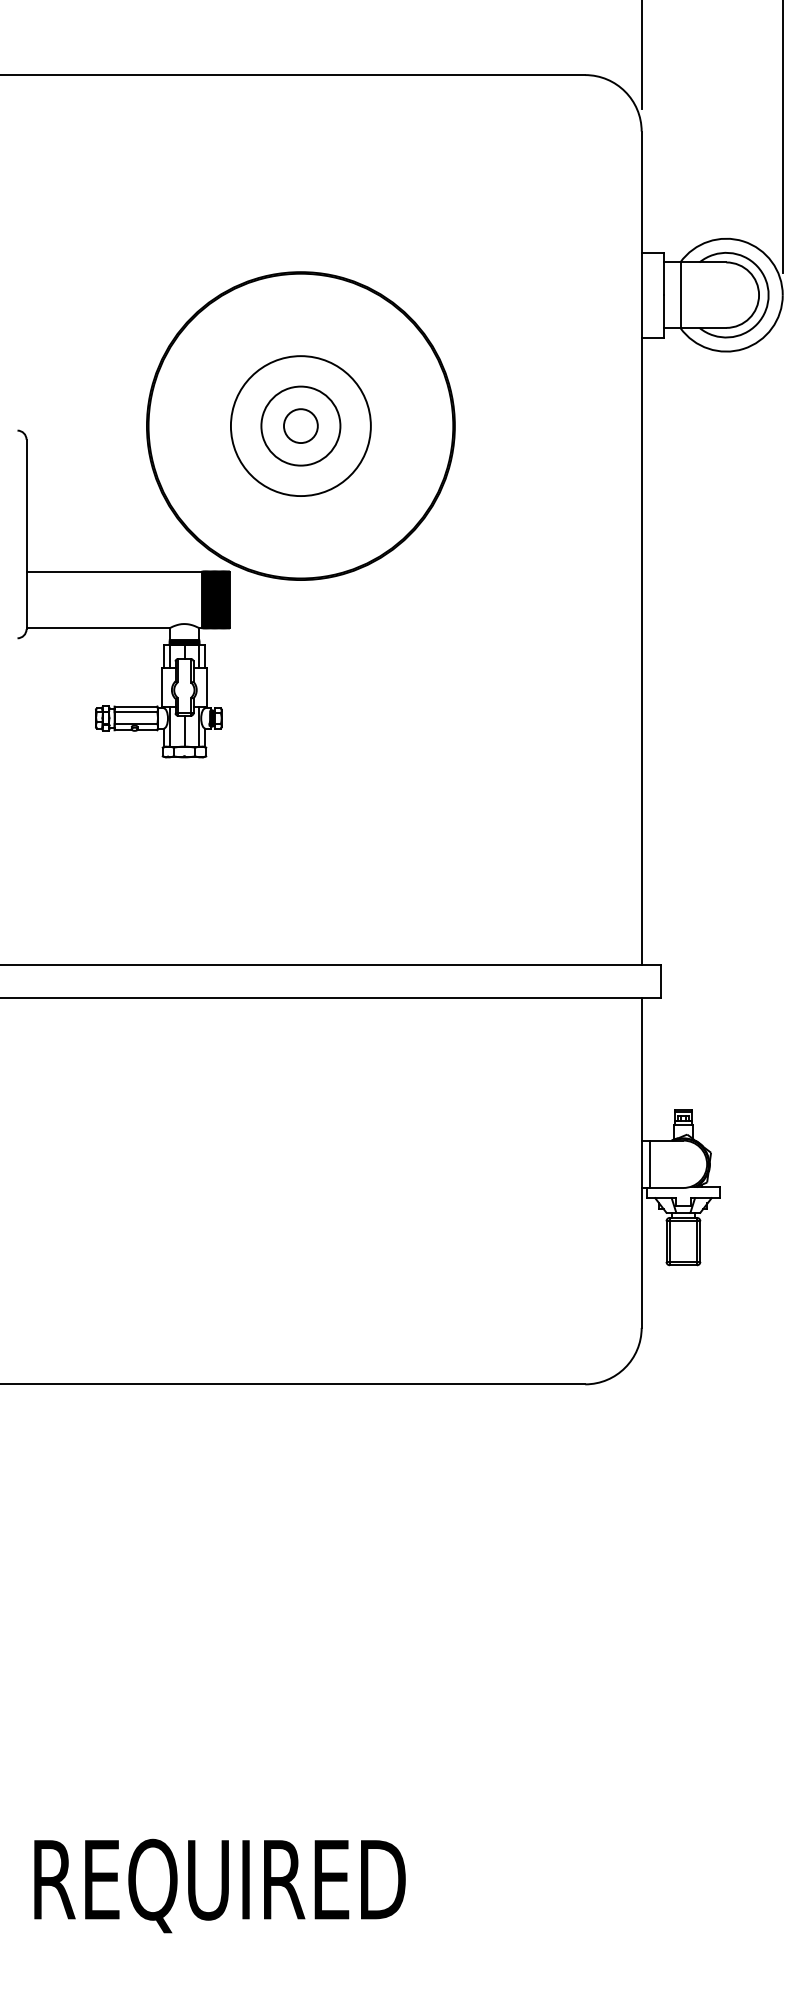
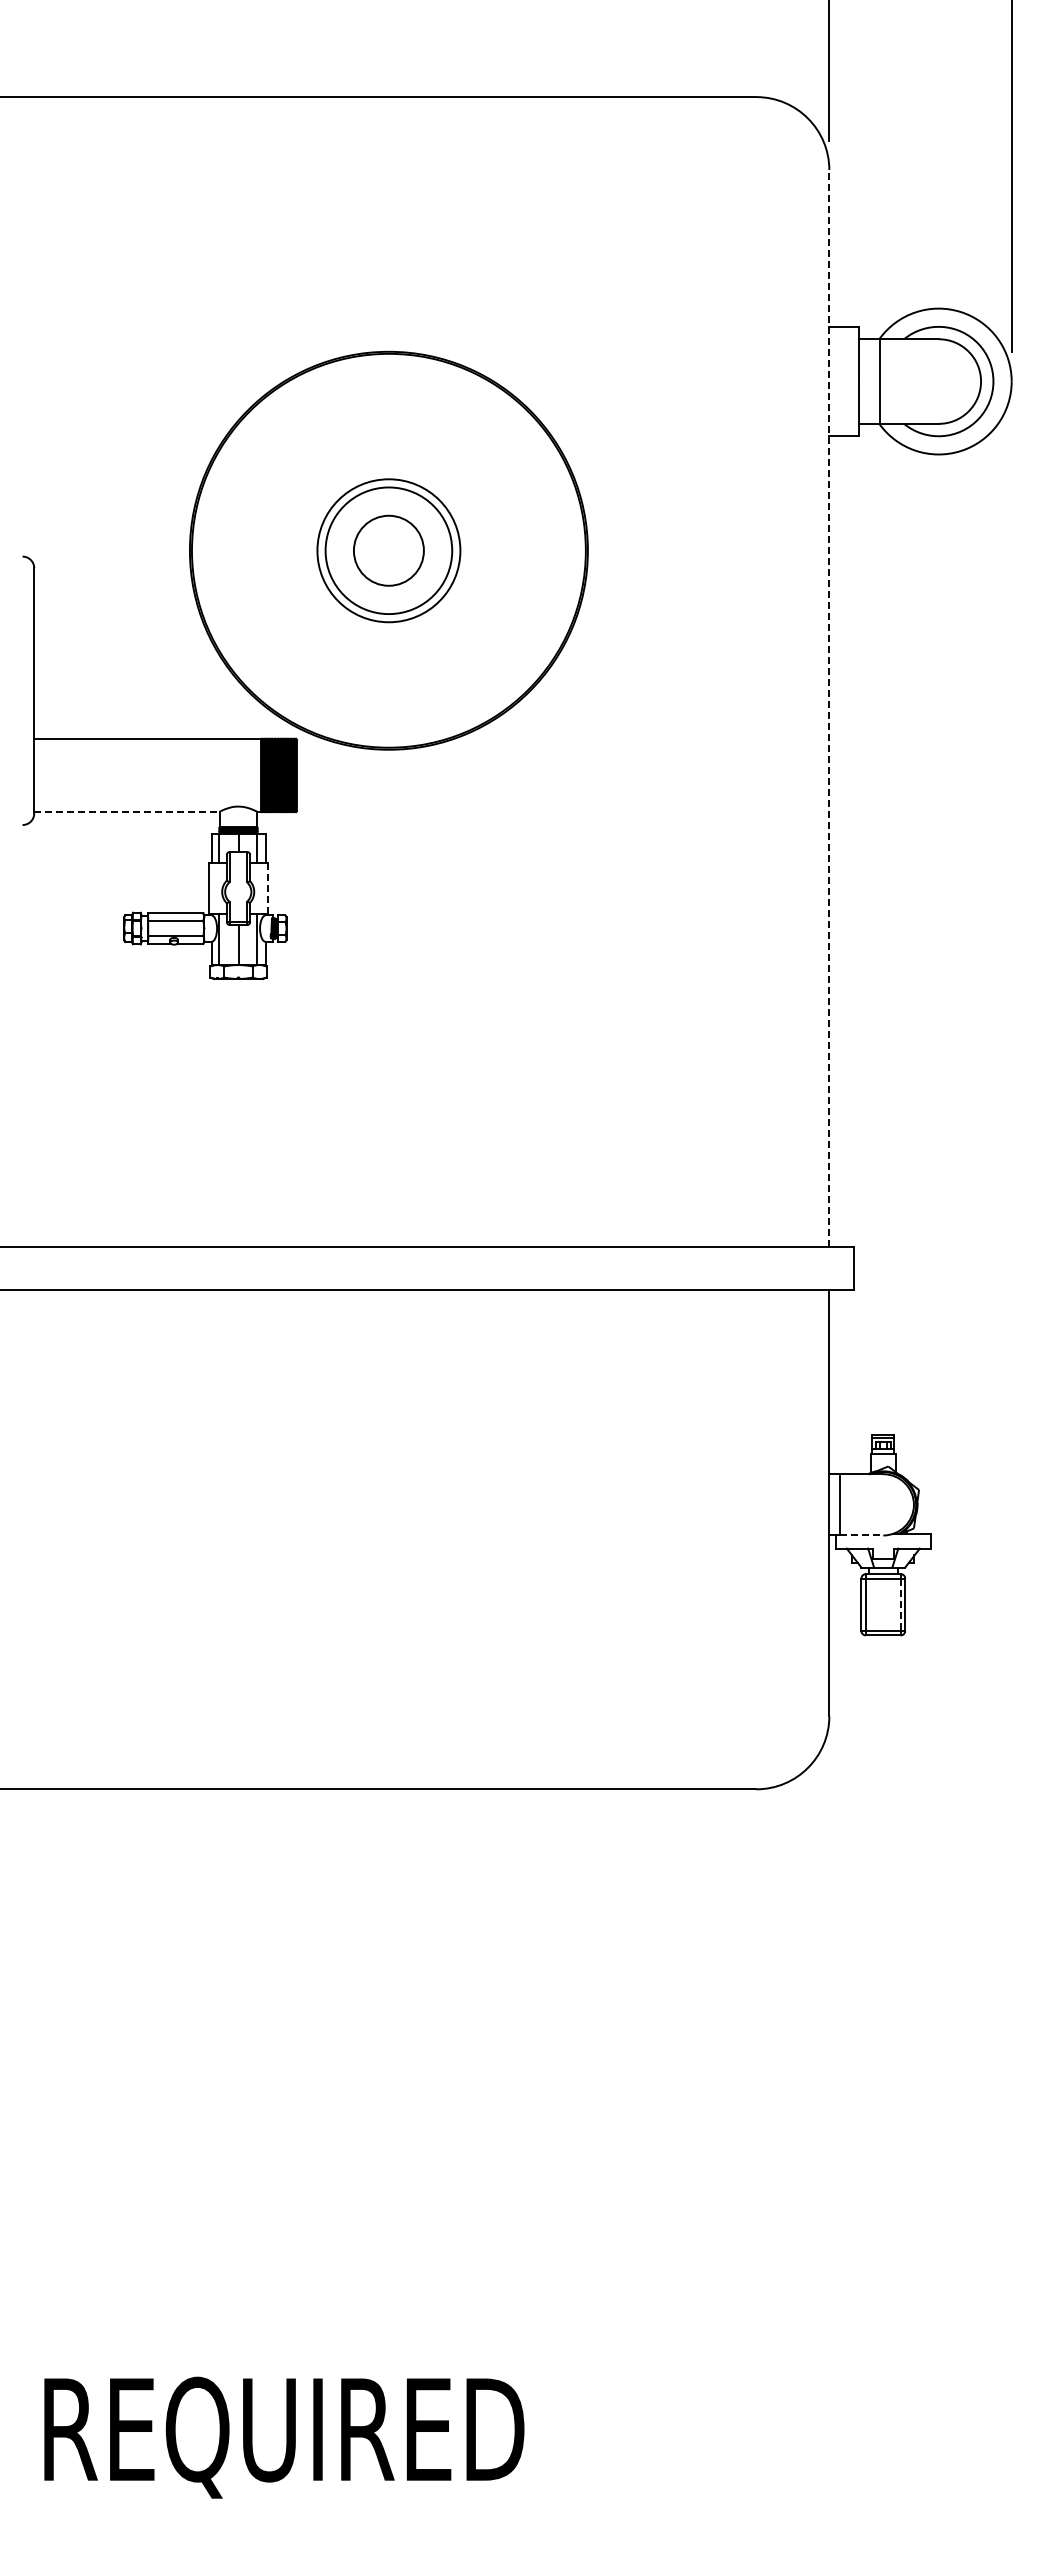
circle: (300, 425) -> (388, 550), size x0.7
circle: (300, 425) -> (388, 550), size x1.4
circle: (300, 425) -> (388, 550), size x1.6
line: (641, 547) -> (829, 707), solid -> dashed
line: (97, 627) -> (126, 811), solid -> dashed
line: (206, 687) -> (267, 888), solid -> dashed
line: (666, 1187) -> (861, 1535), solid -> dashed
line: (696, 1242) -> (900, 1605), solid -> dashed

